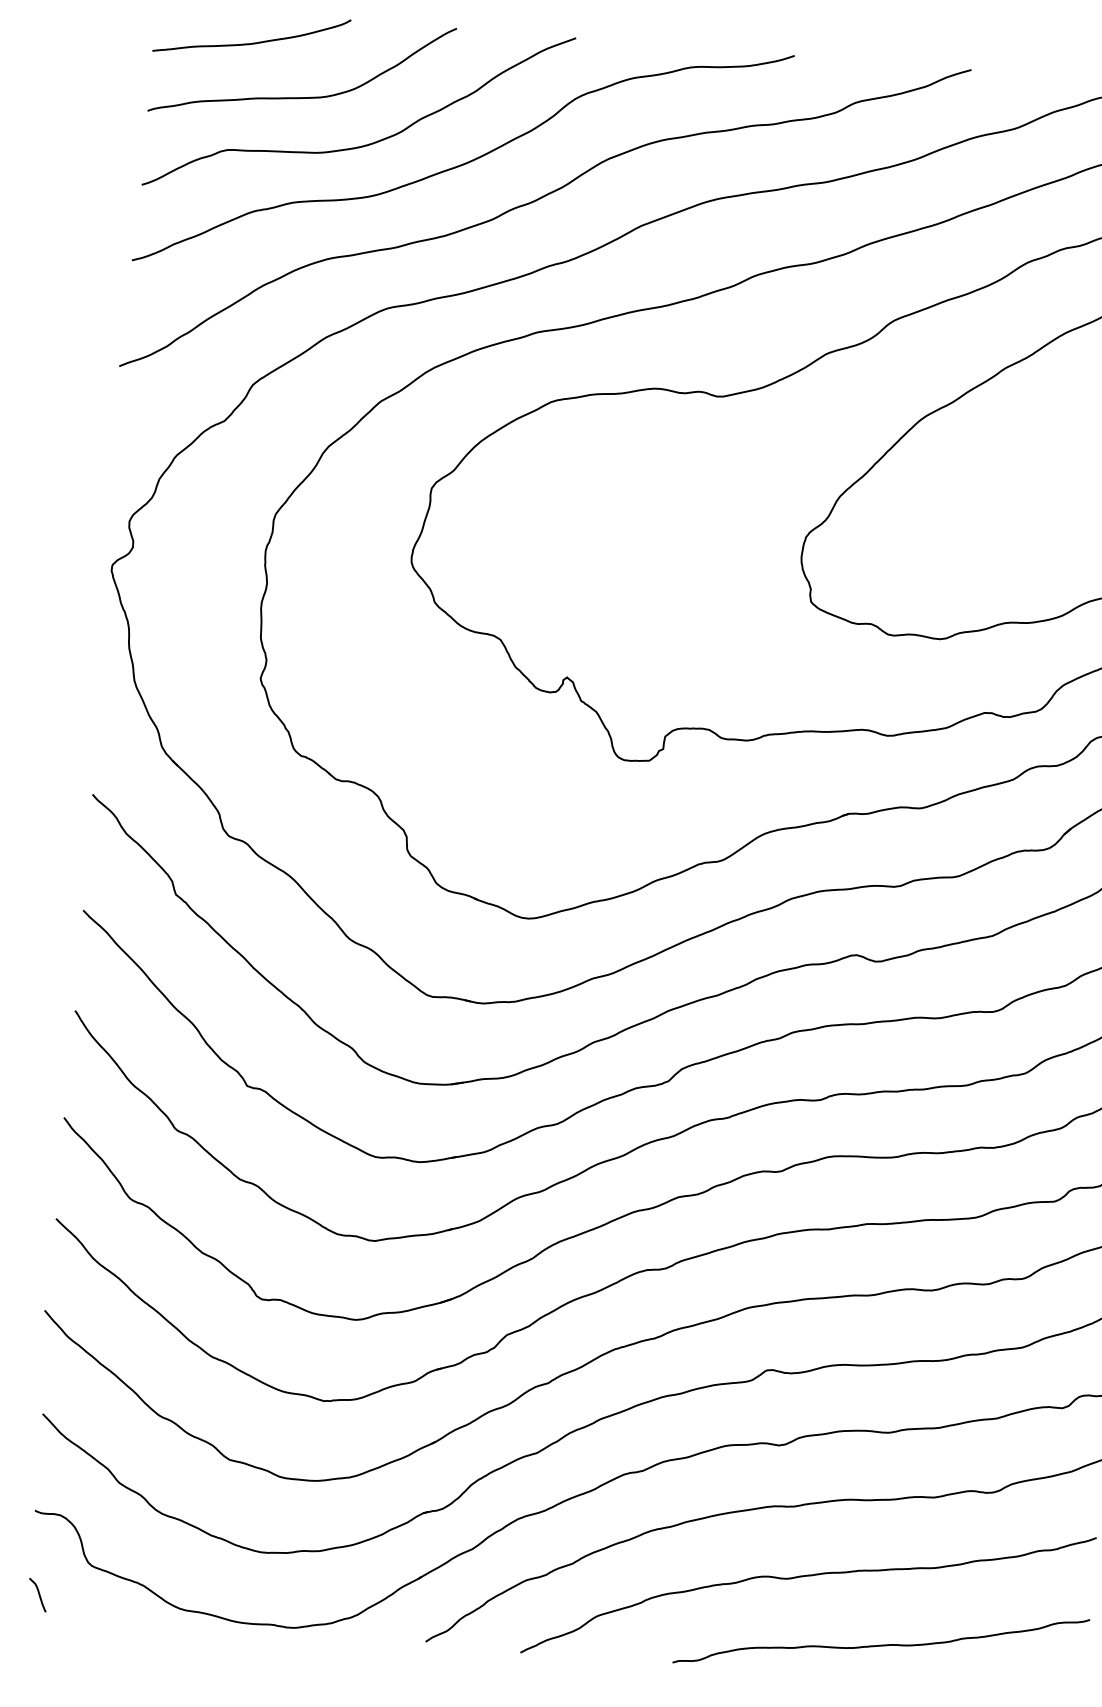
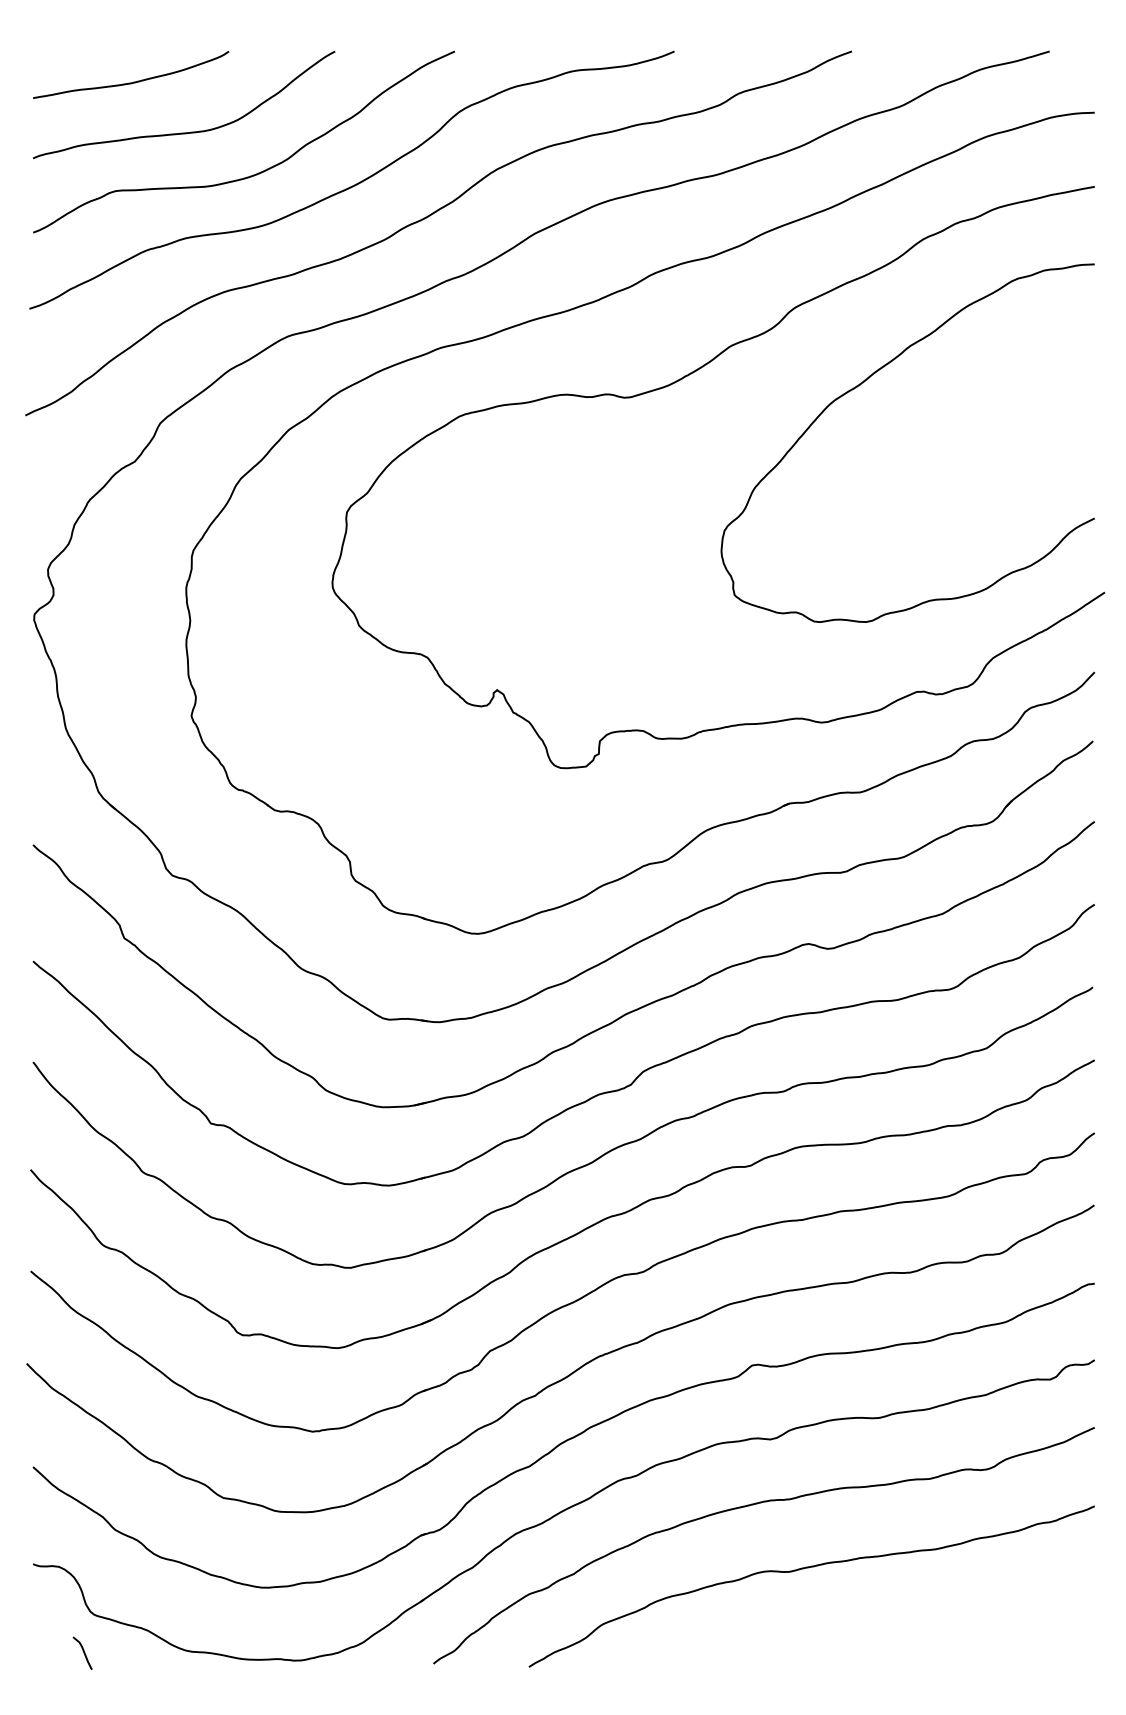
curve: (37, 1593) -> (82, 1651), moved
curve: (880, 1645) -> (887, 1630), removed

